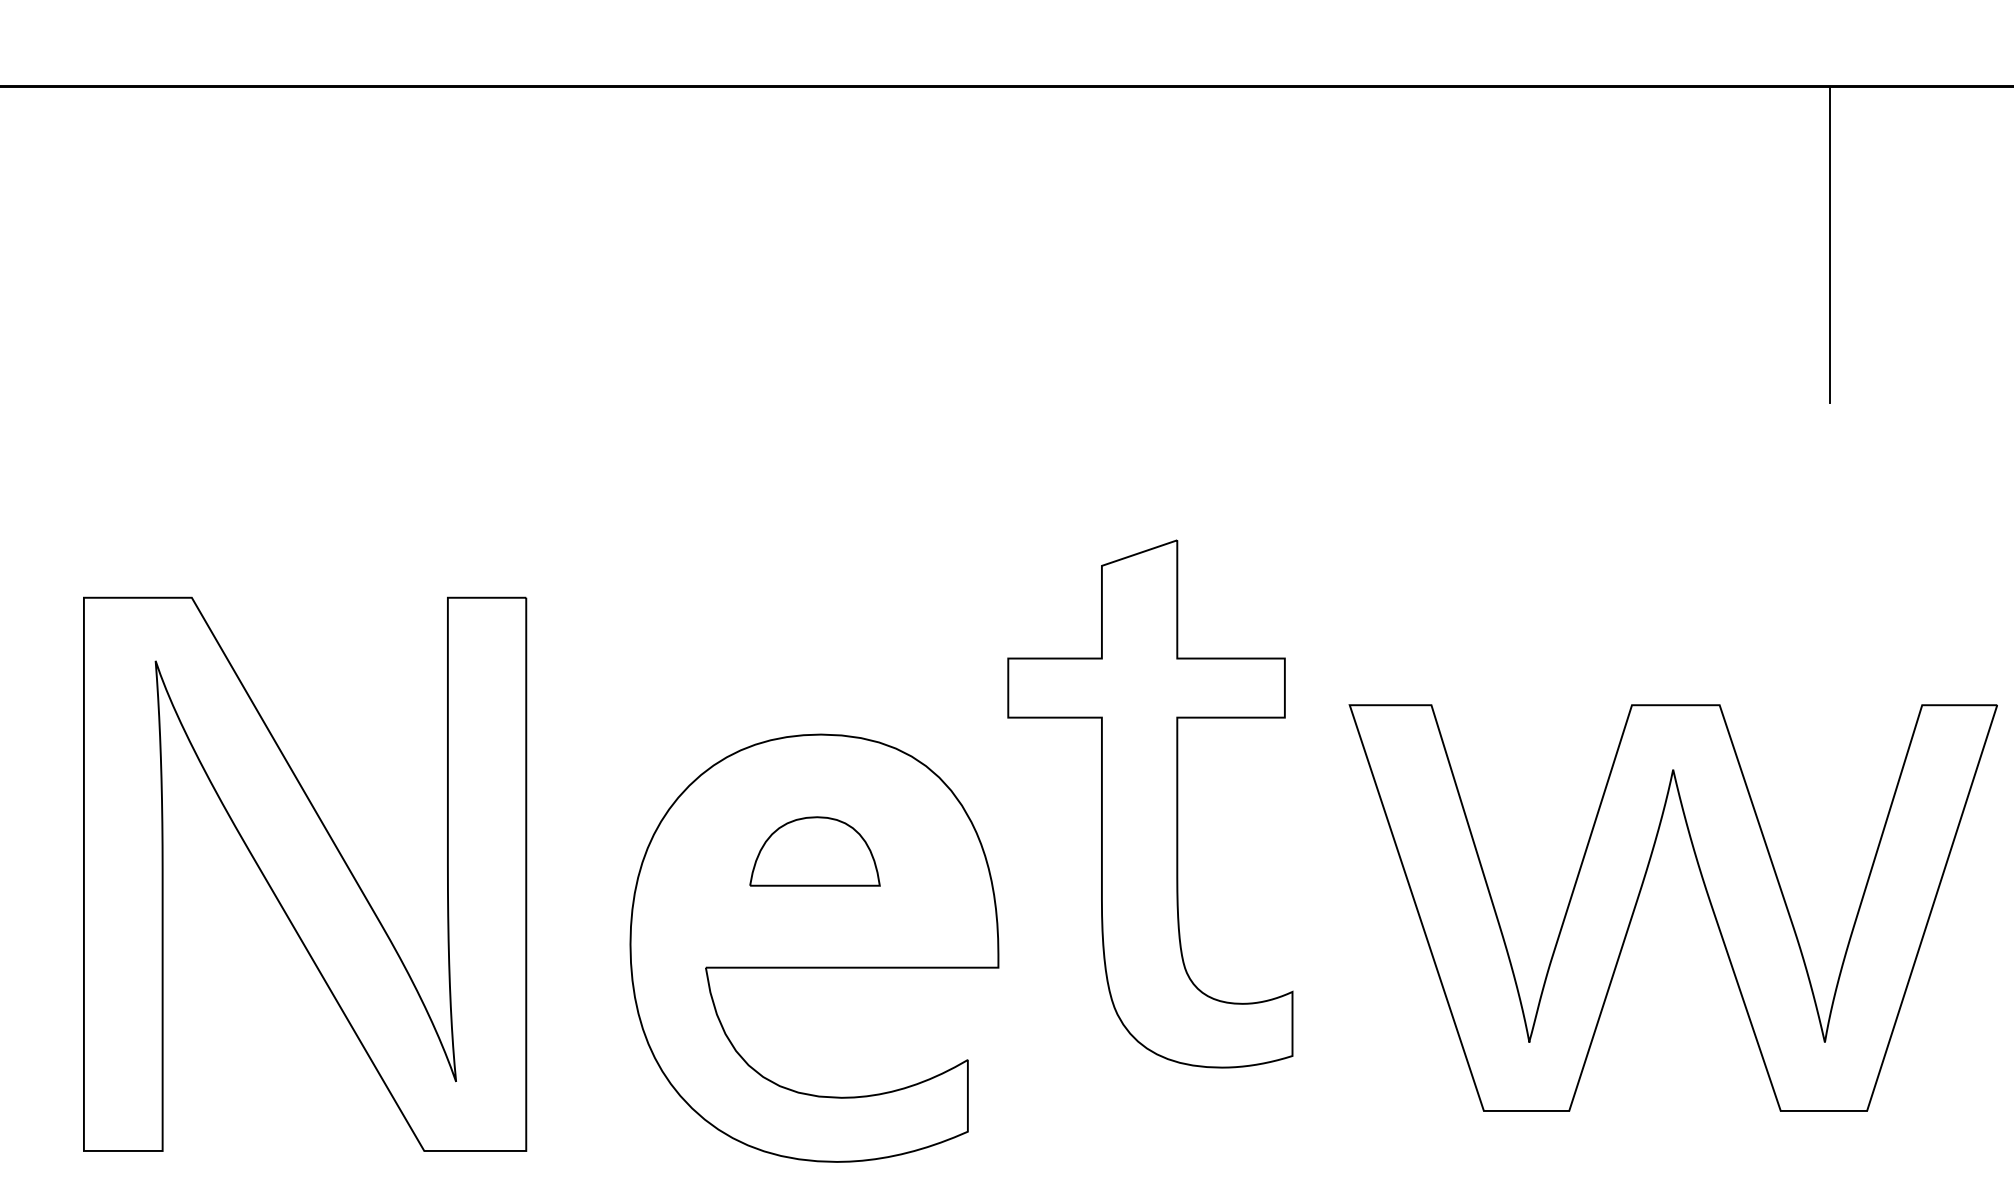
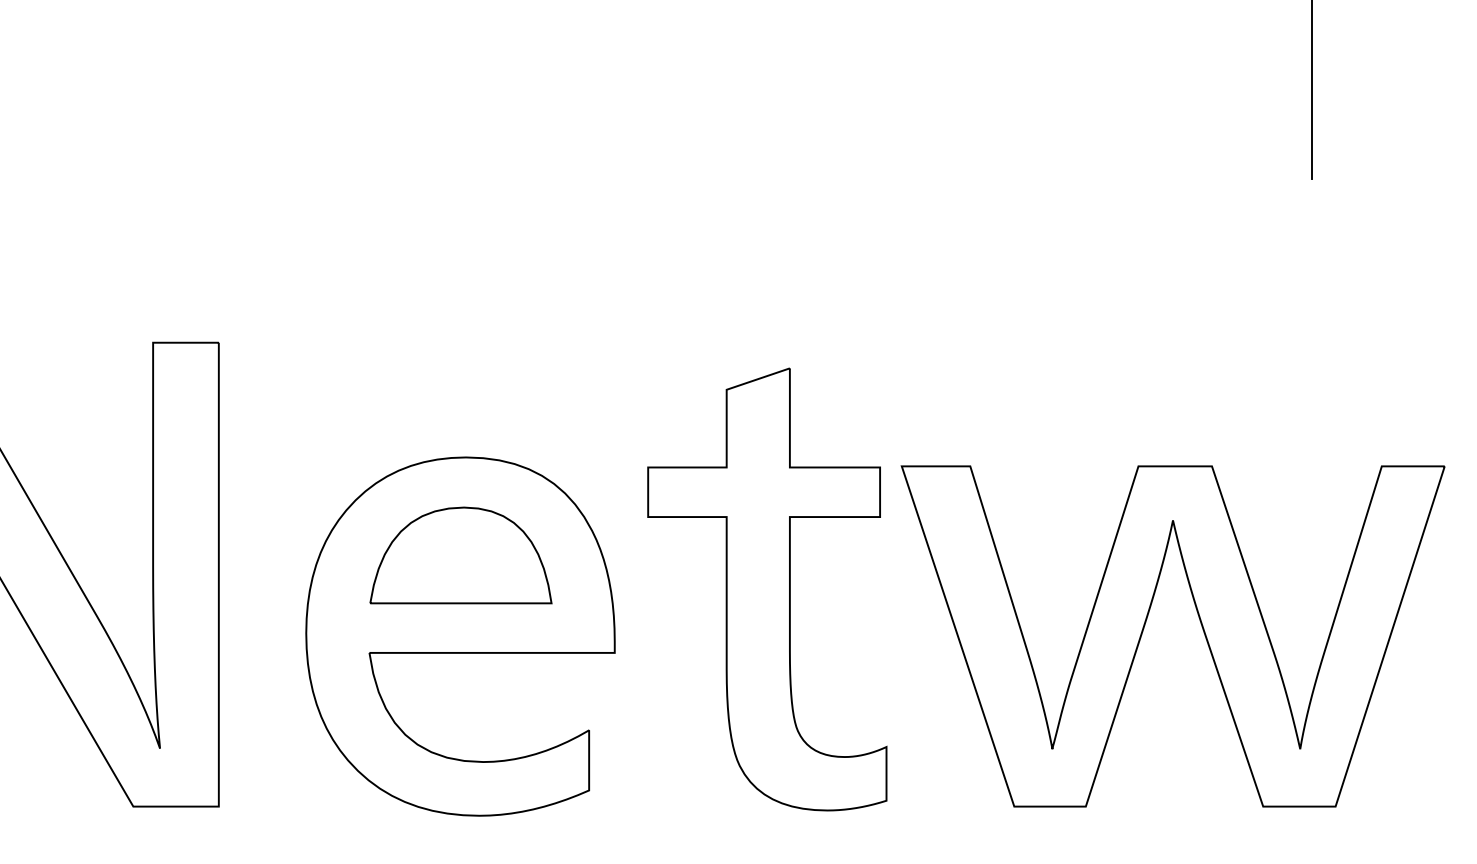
part: (1150, 803) -> (767, 589), moved
part: (814, 851) -> (460, 555), size x1.67
part: (1639, 897) -> (1144, 627), moved

